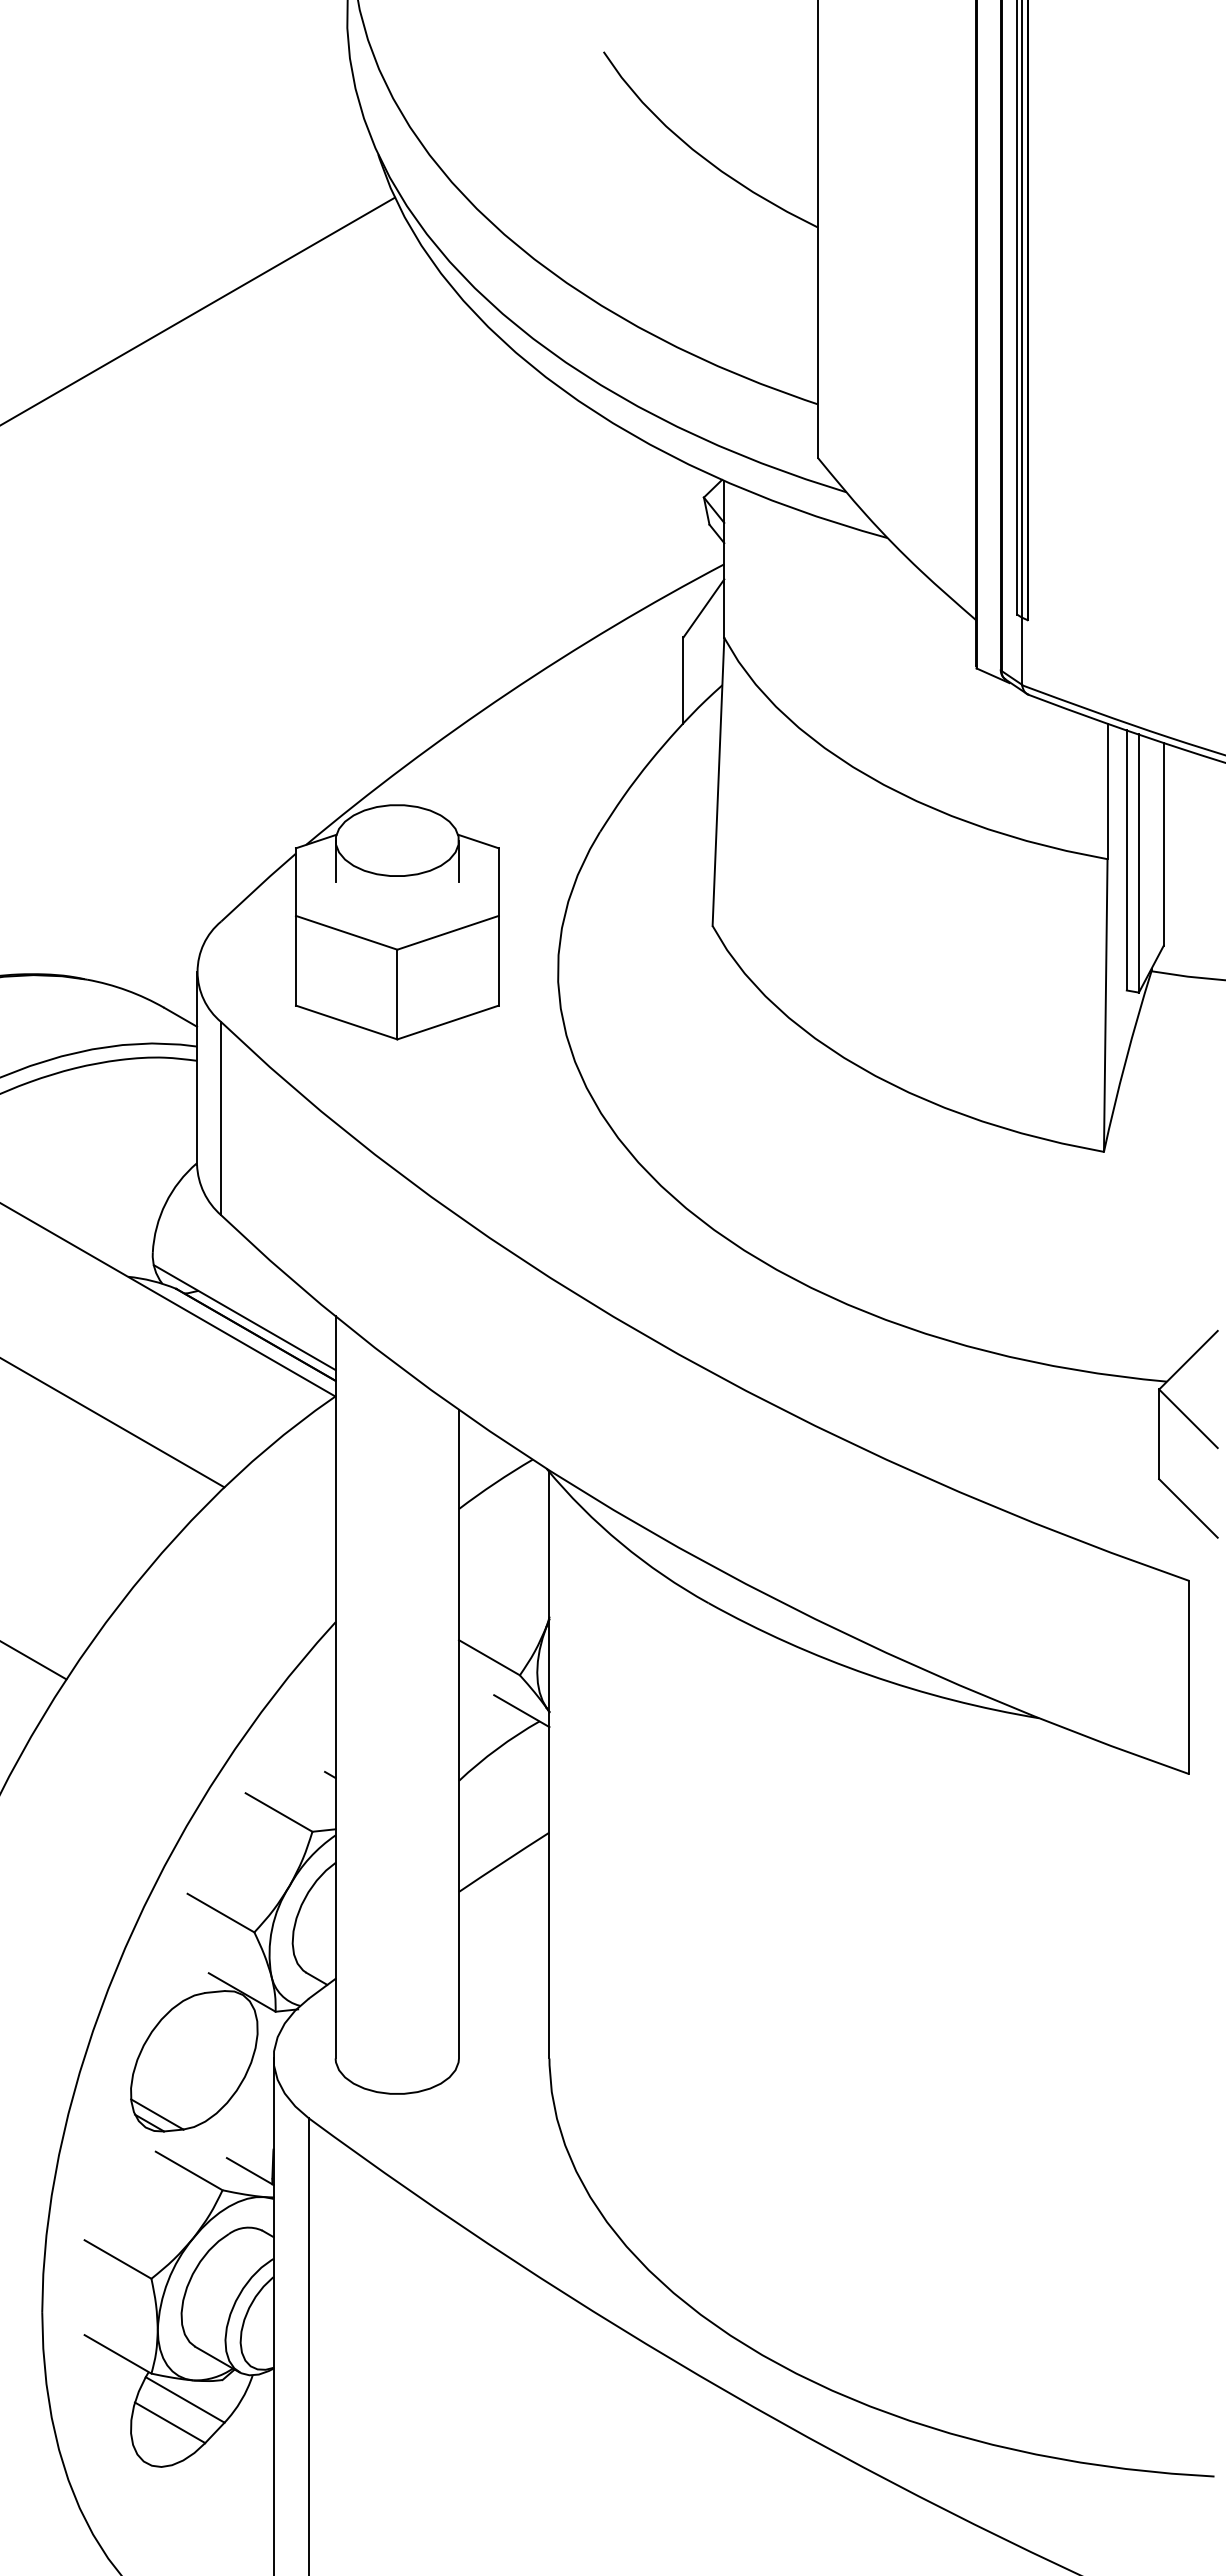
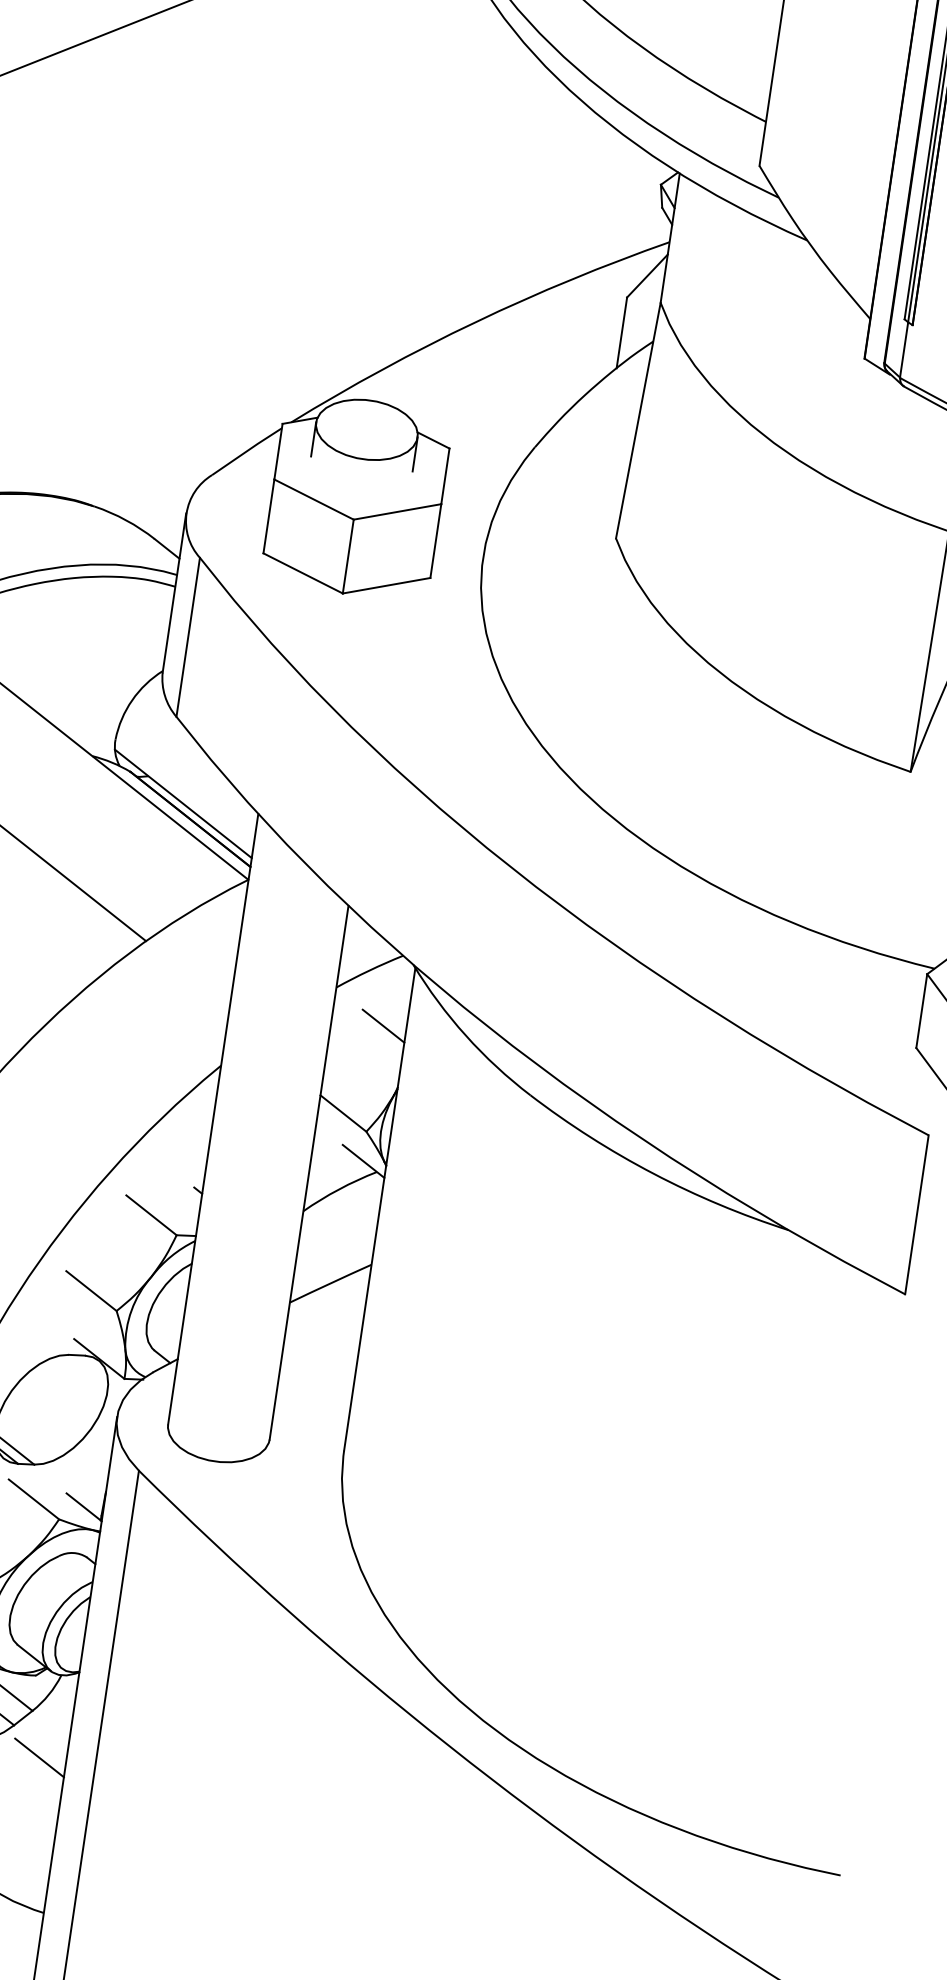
line: (521, 1546) -> (383, 1025), added
line: (240, 2477) -> (38, 1757), added

